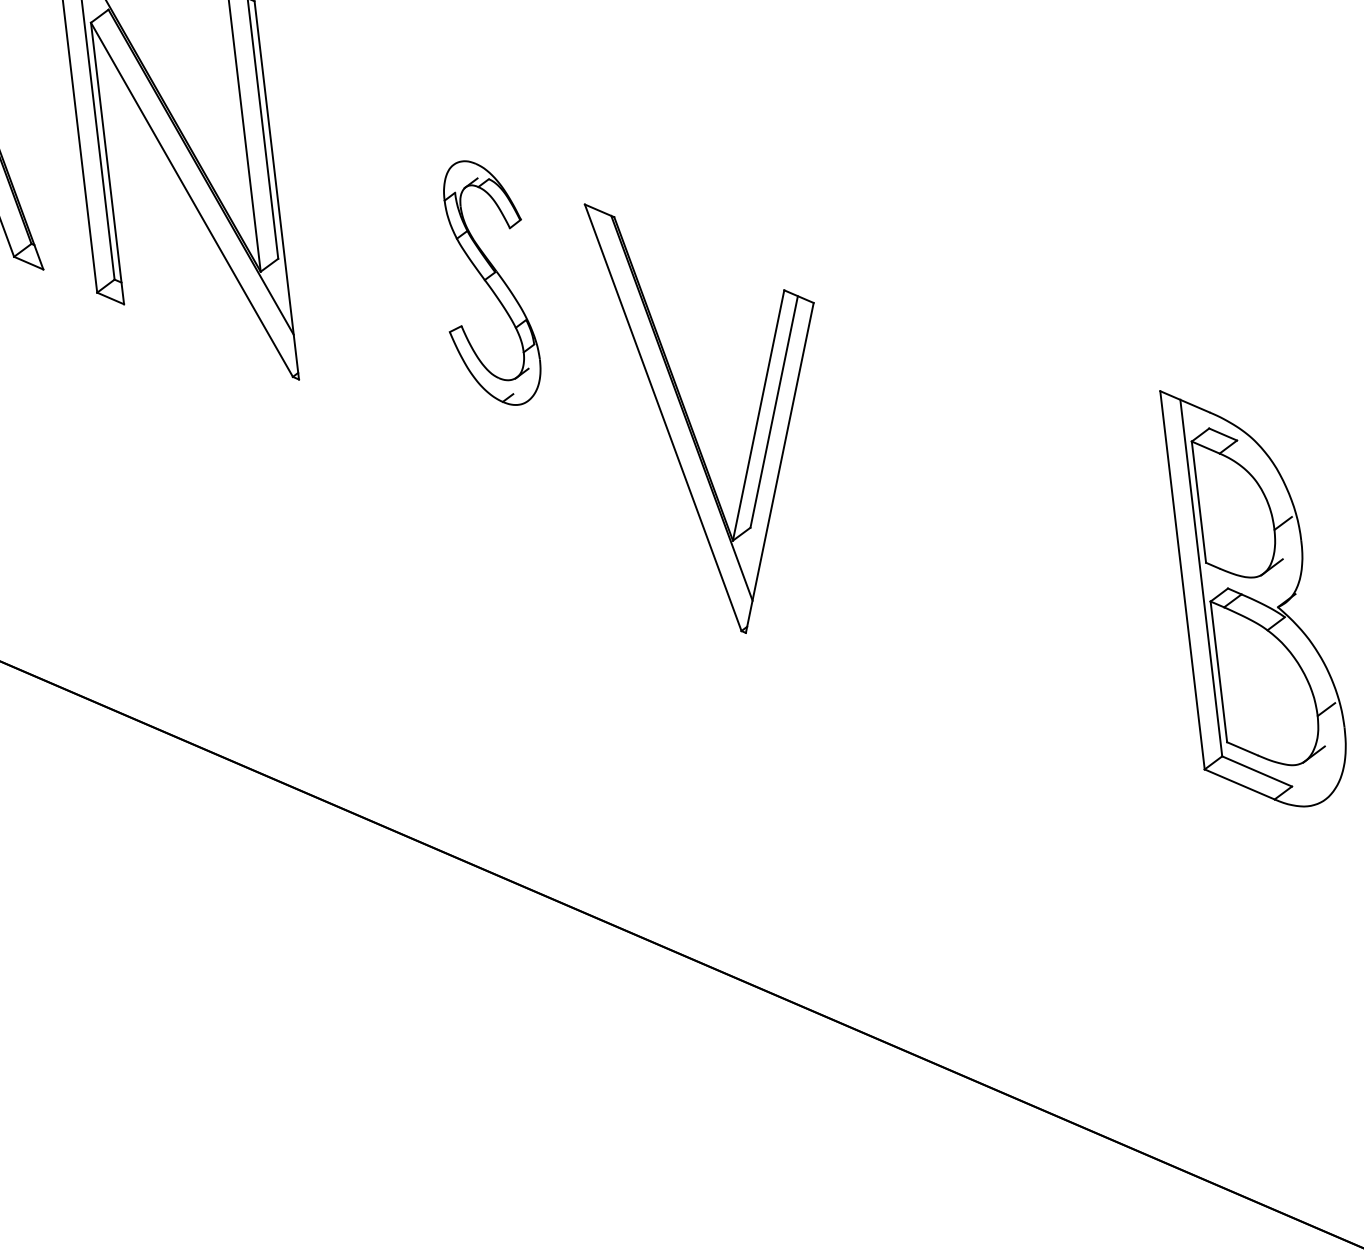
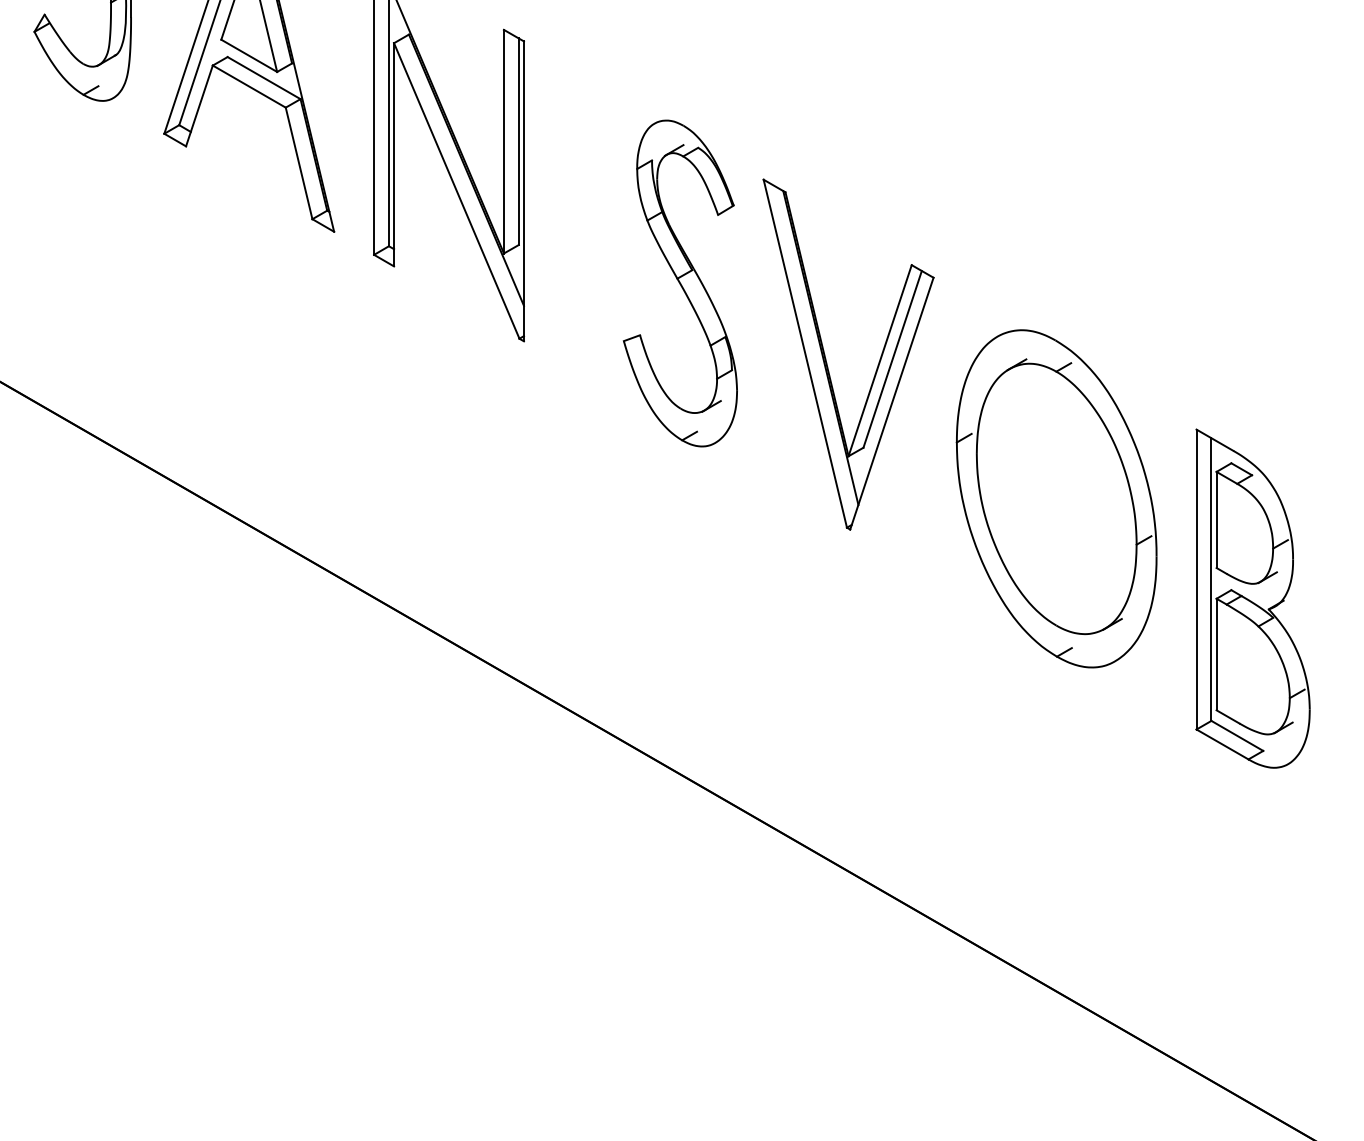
part: (486, 283) -> (679, 283), size x1.67
part: (690, 420) -> (826, 358), moved
part: (993, 498) -> (1056, 498), added

